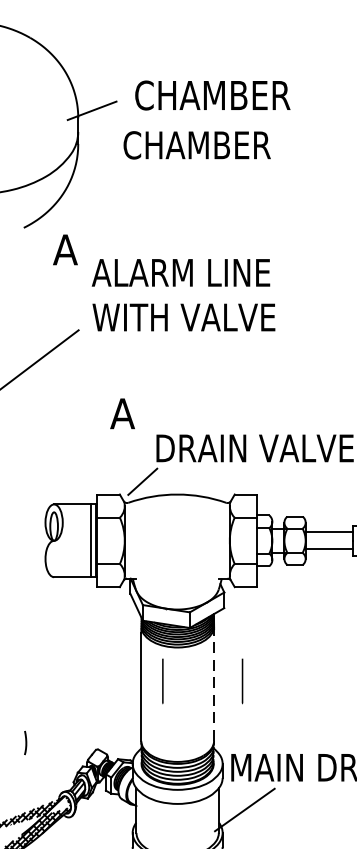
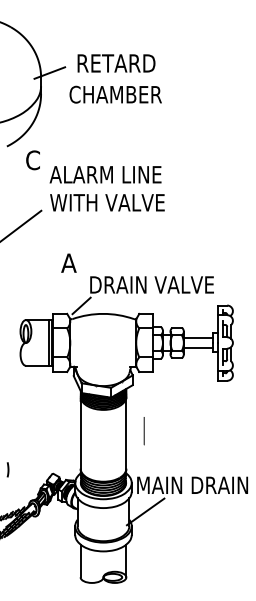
text: (212, 95) -> (125, 63), CHAMBER -> RETARD
text: (64, 250) -> (32, 160), A -> C
line: (161, 681) -> (93, 431), removed
line: (214, 683) -> (126, 432), dashed -> solid

